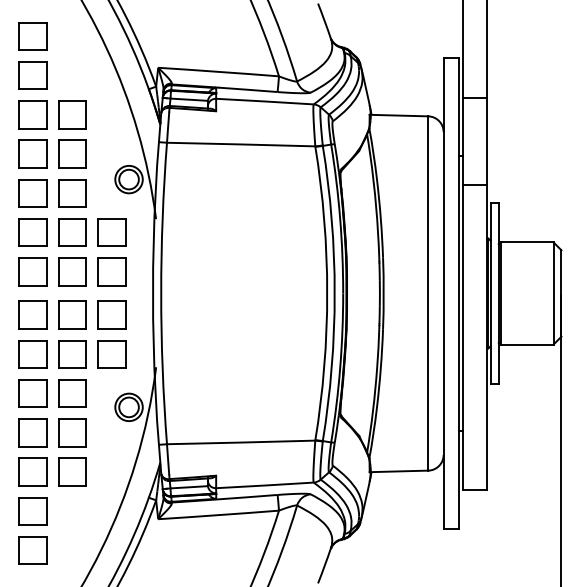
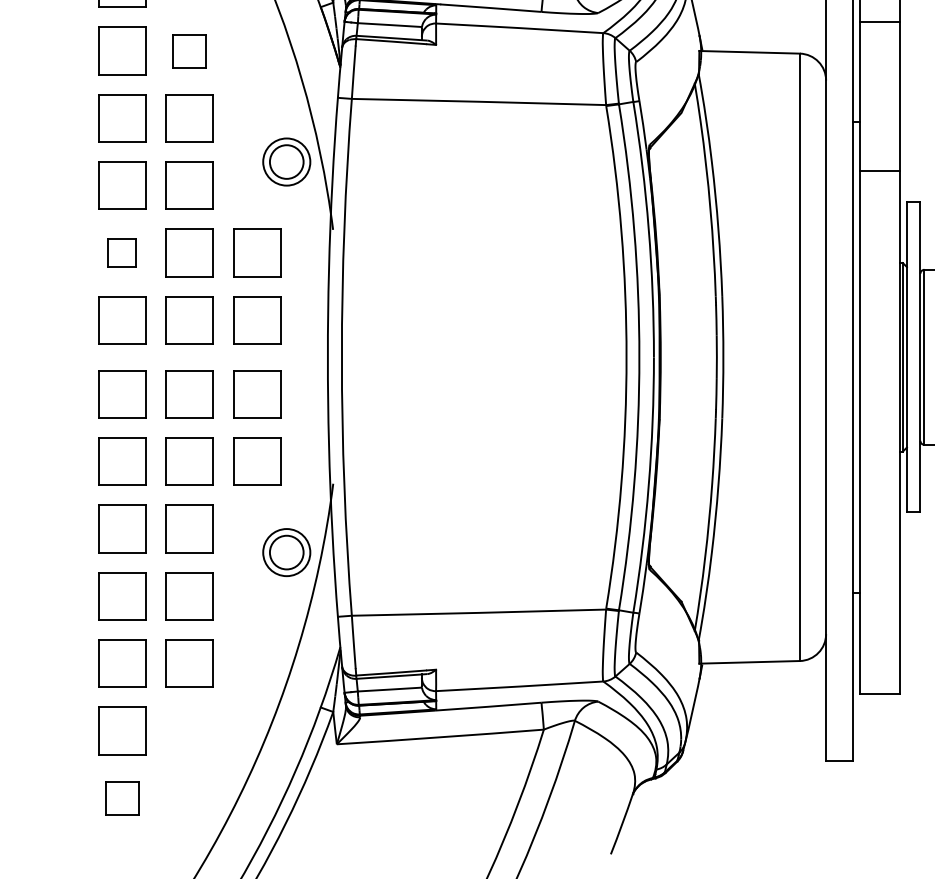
part: (72, 114) -> (189, 50), size x0.7
part: (32, 232) -> (121, 252), size x0.6
part: (32, 550) -> (121, 797), size x0.7

